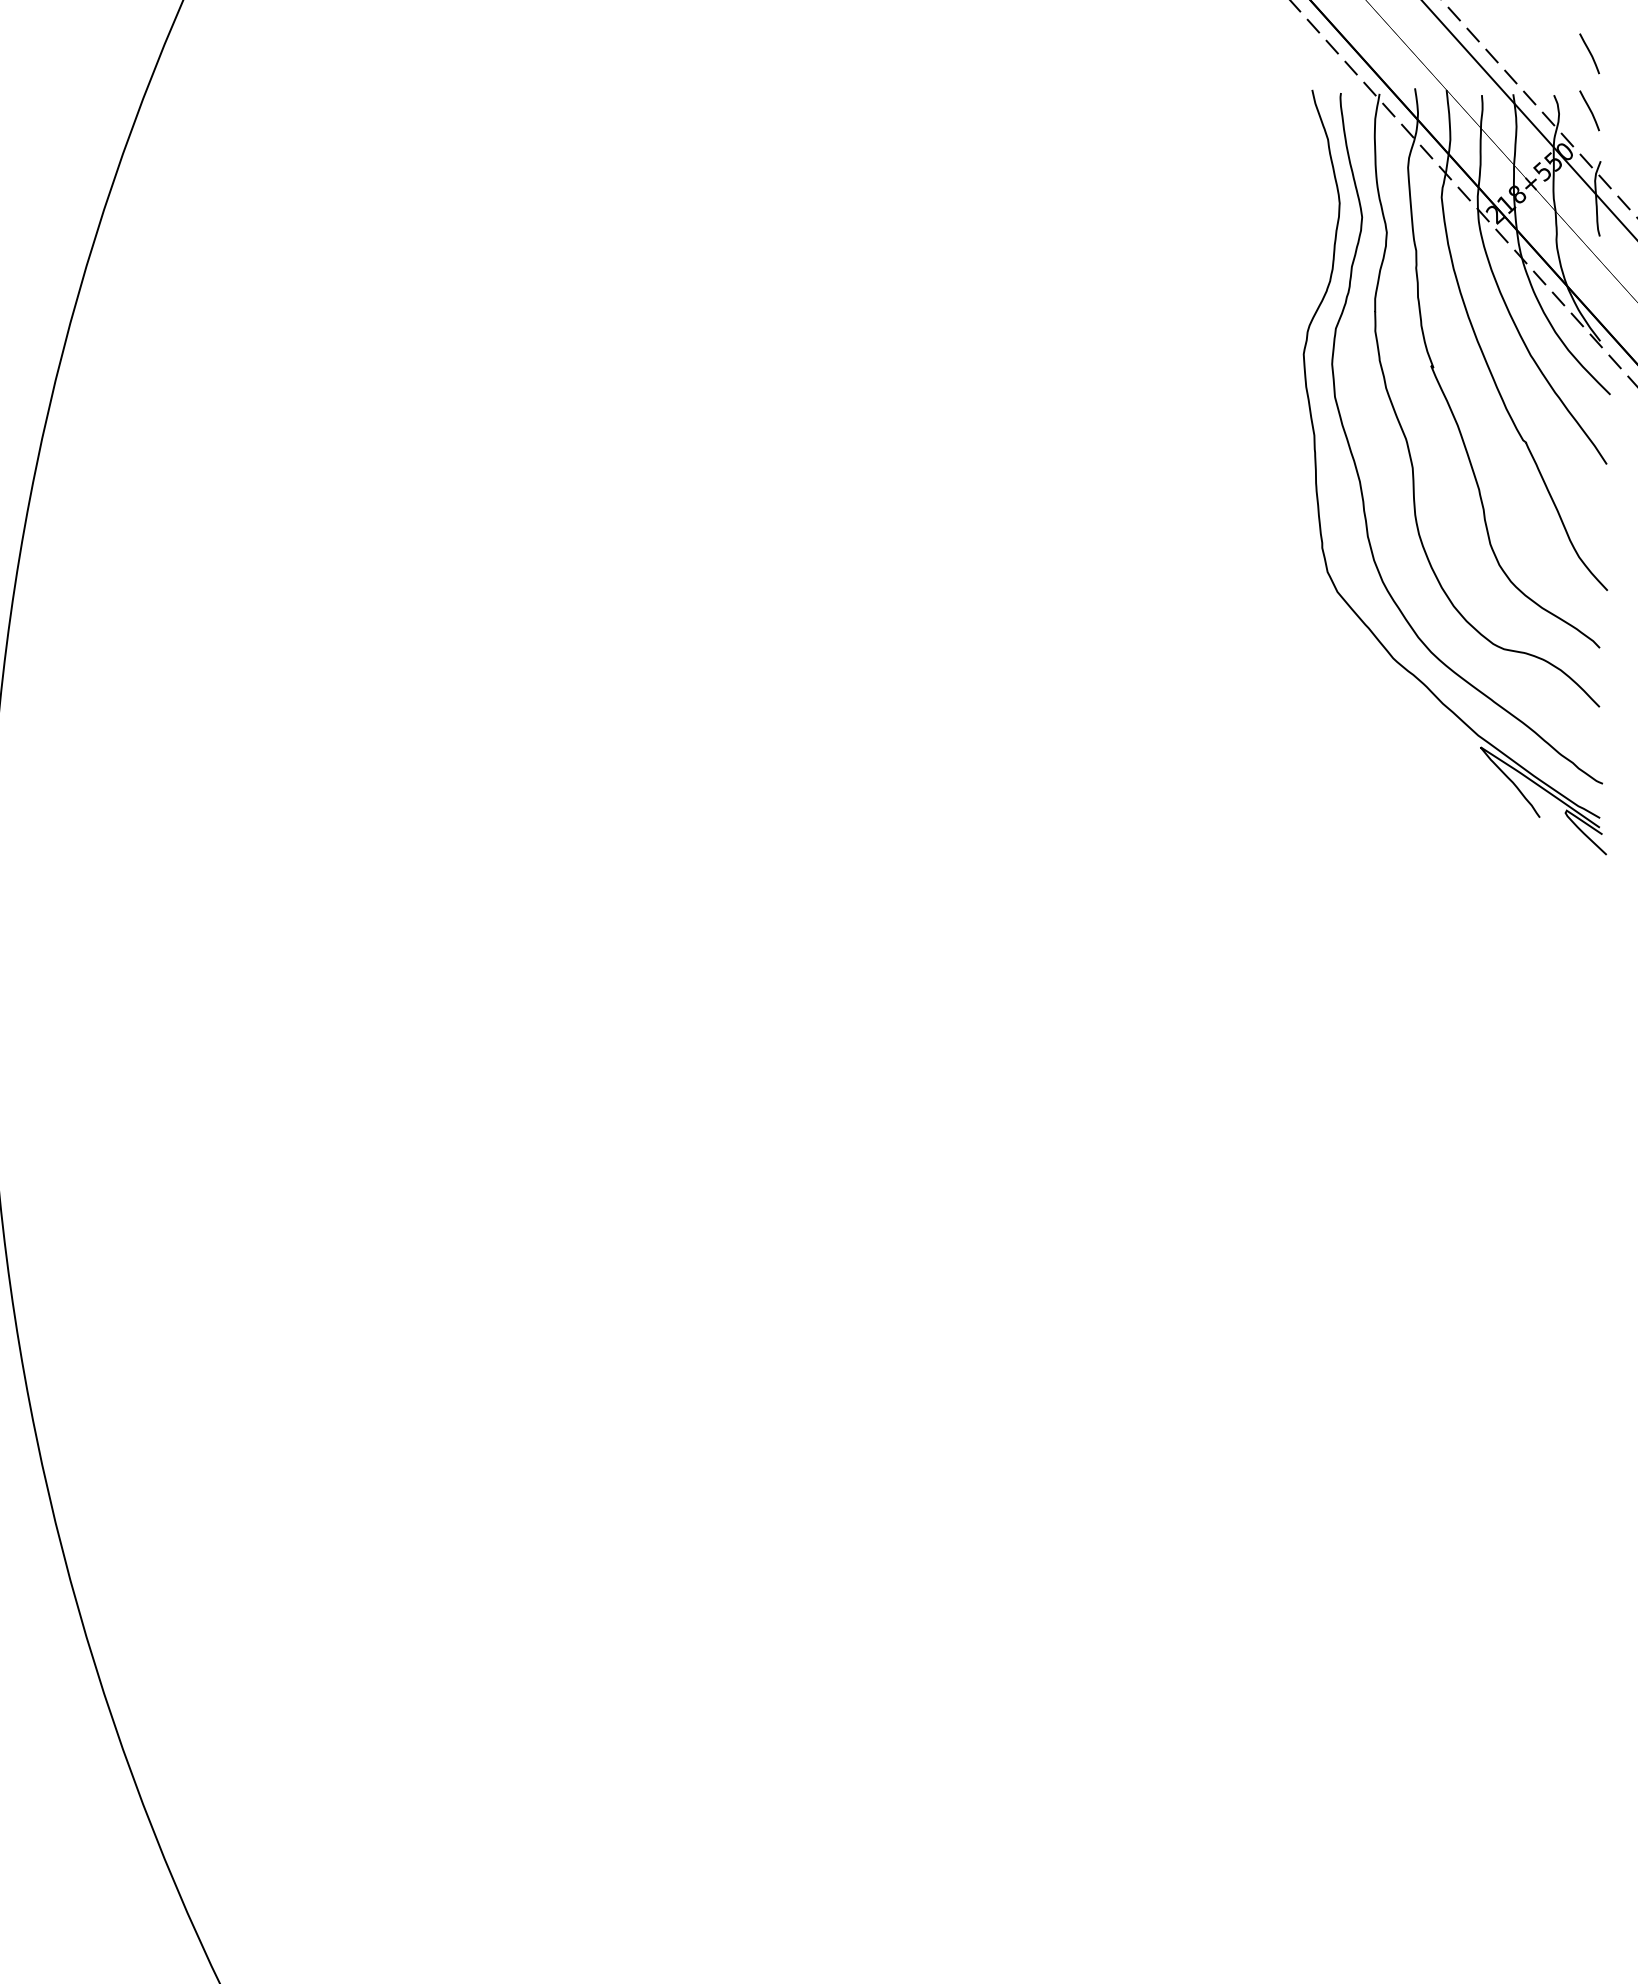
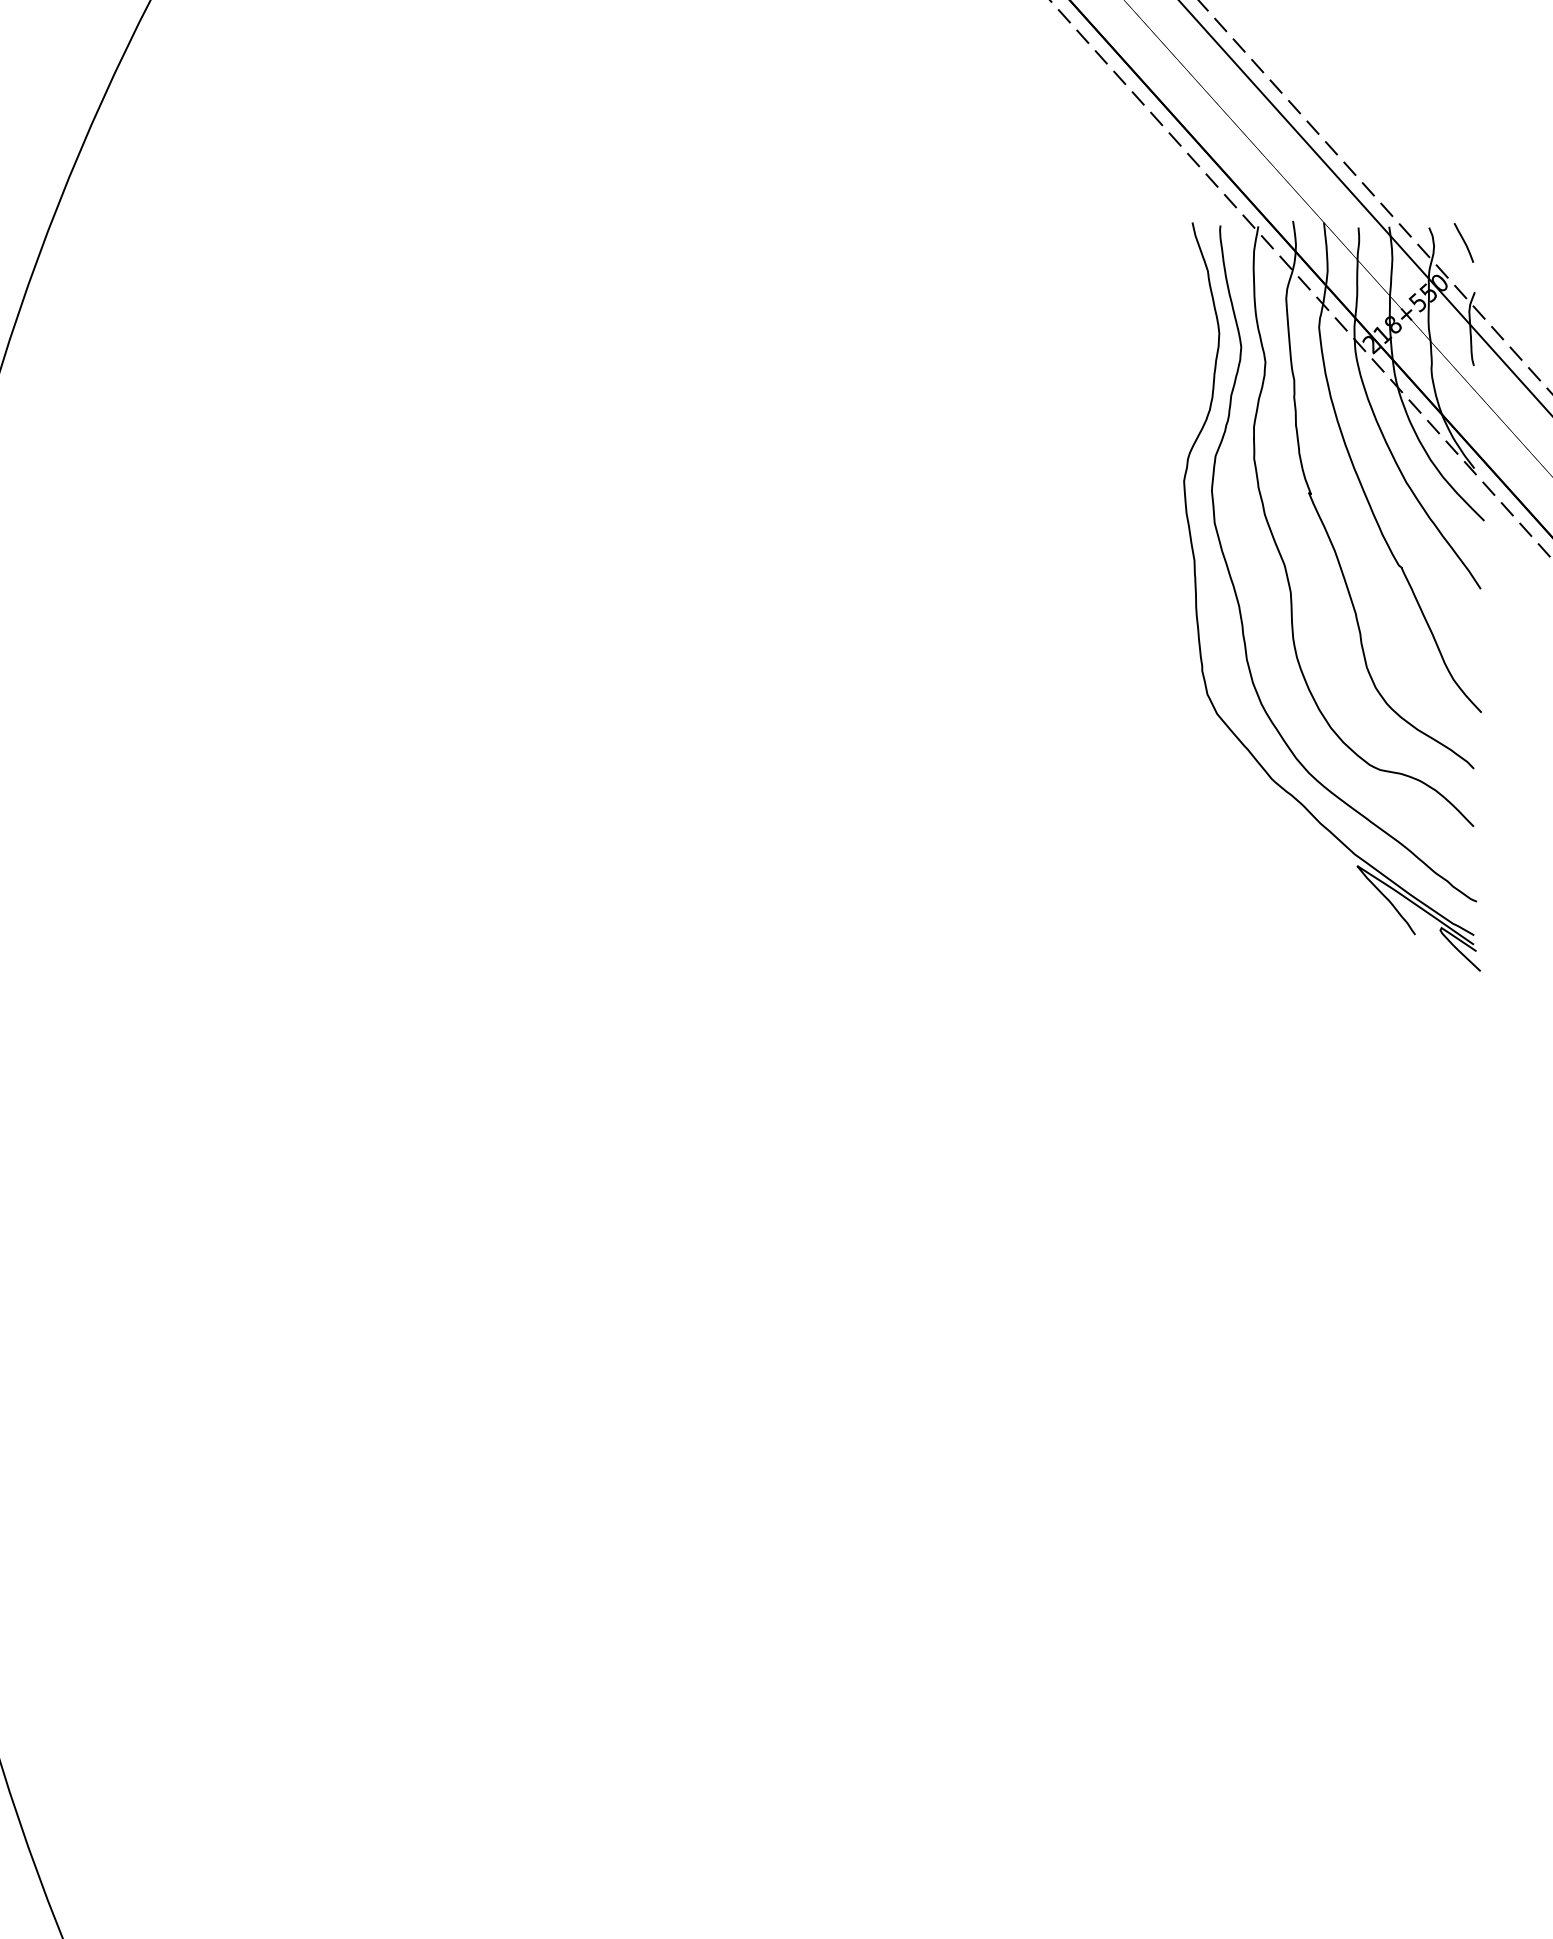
curve: (1589, 53) -> (1463, 186), removed

